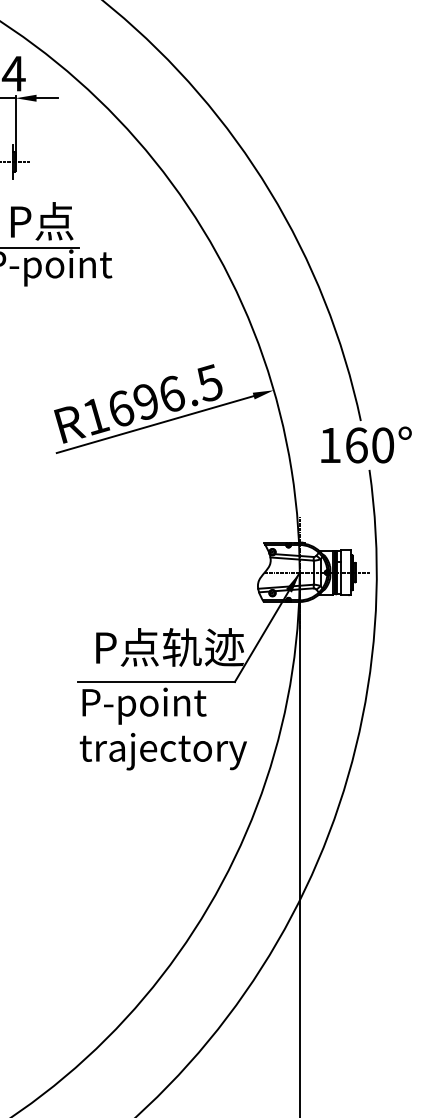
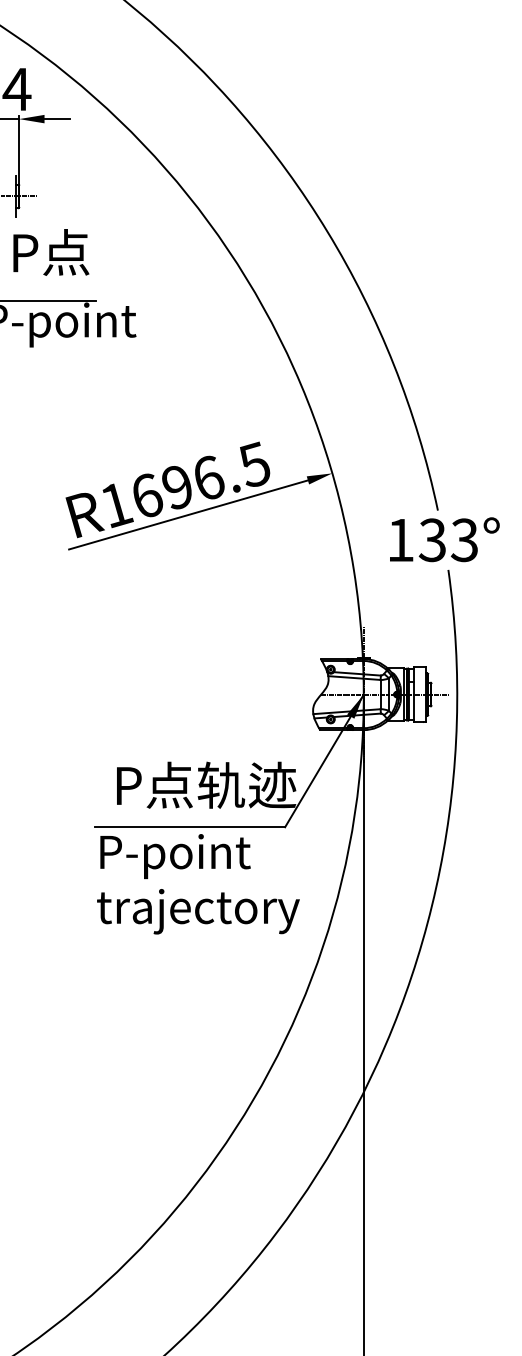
text: (42, 221) -> (51, 252), moved
text: (369, 445) -> (448, 540), 160° -> 133°

